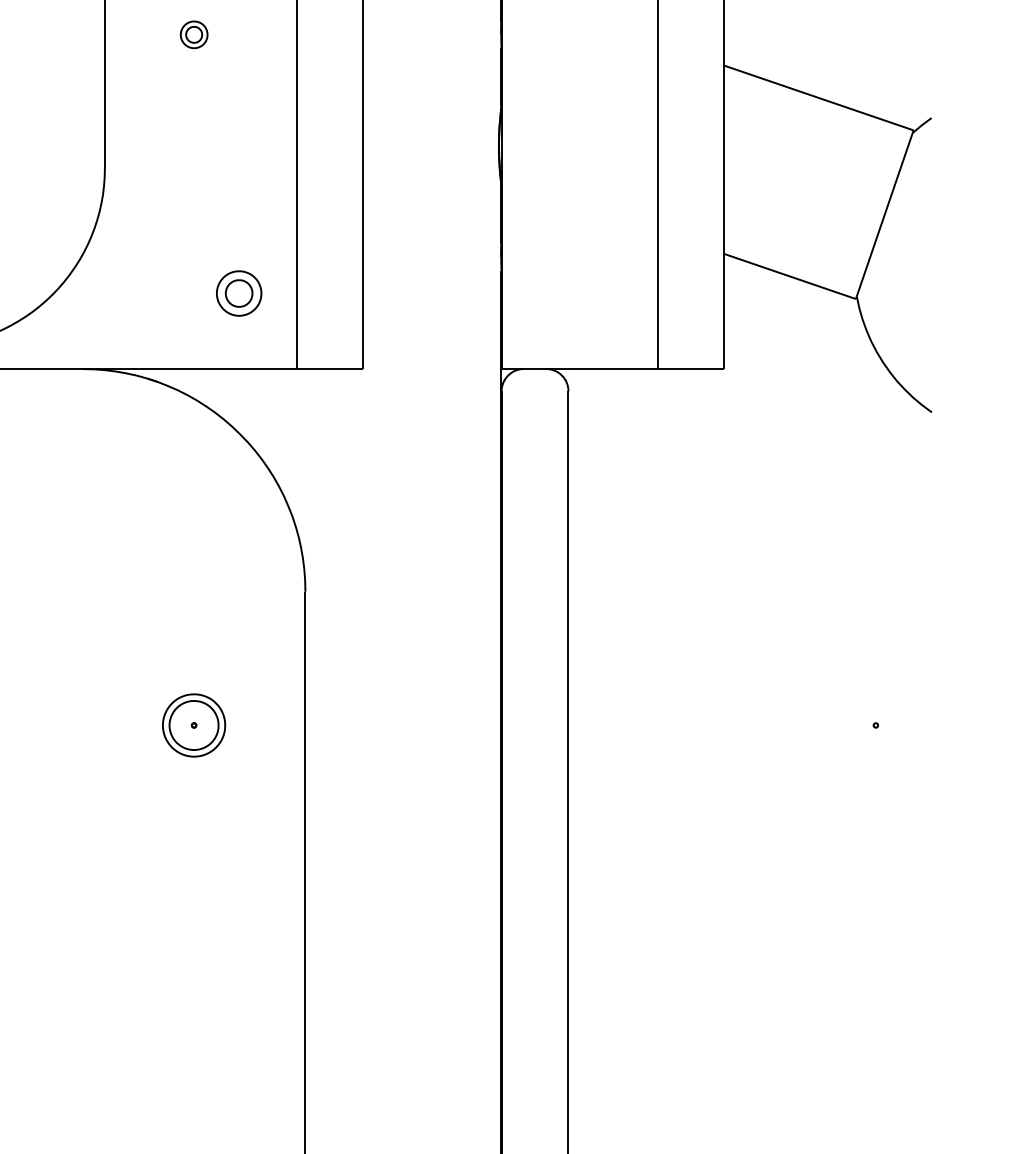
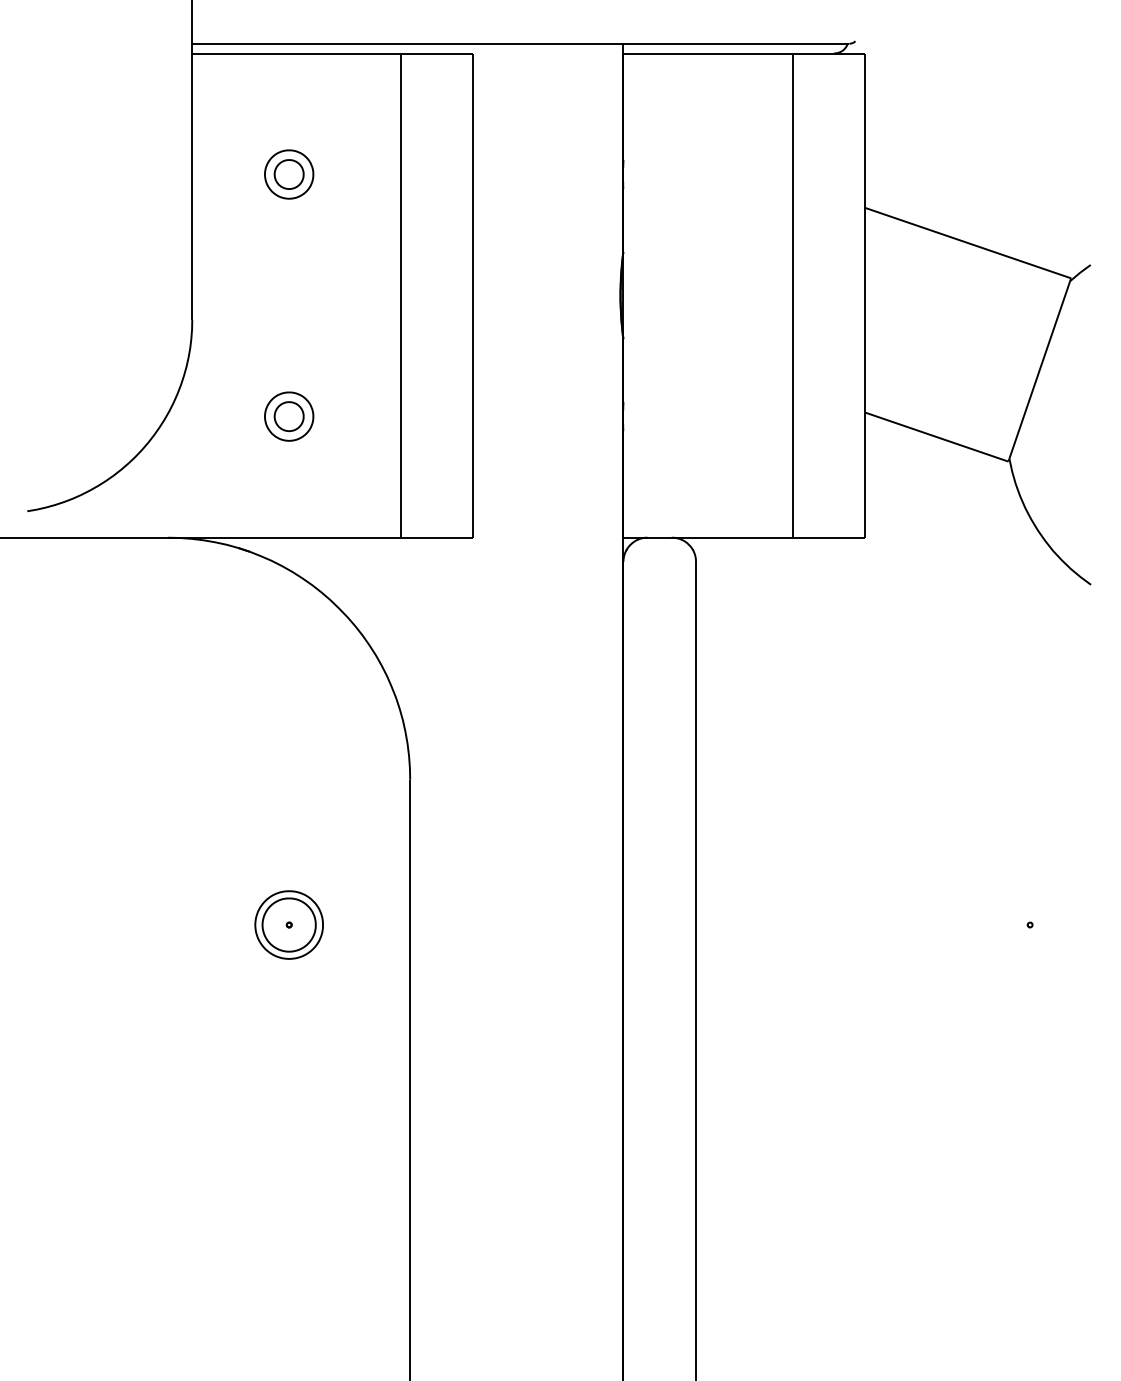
part: (194, 34) -> (289, 174), size x1.67
part: (239, 293) -> (289, 416), moved

